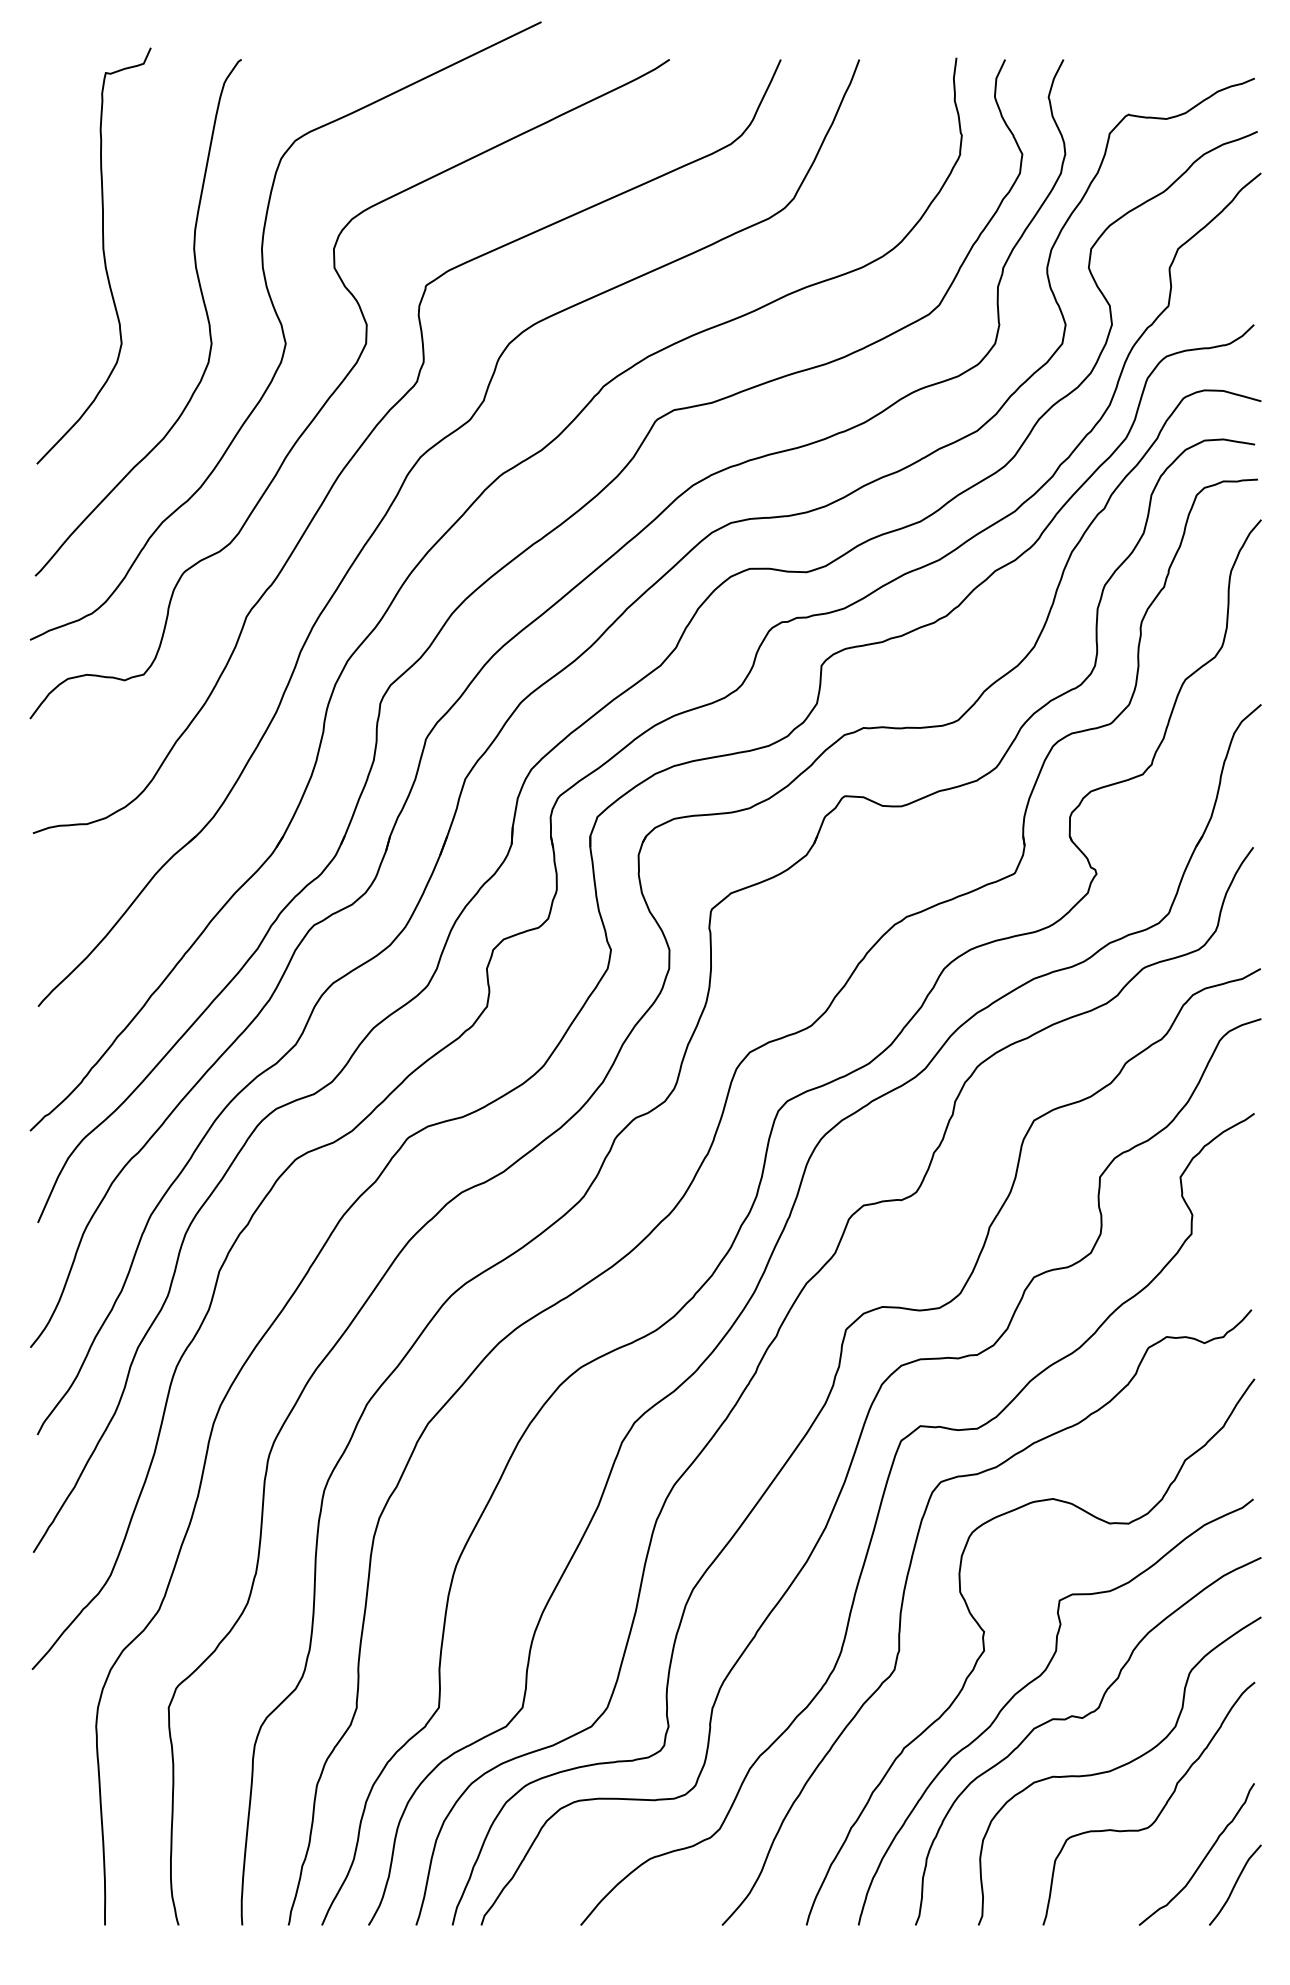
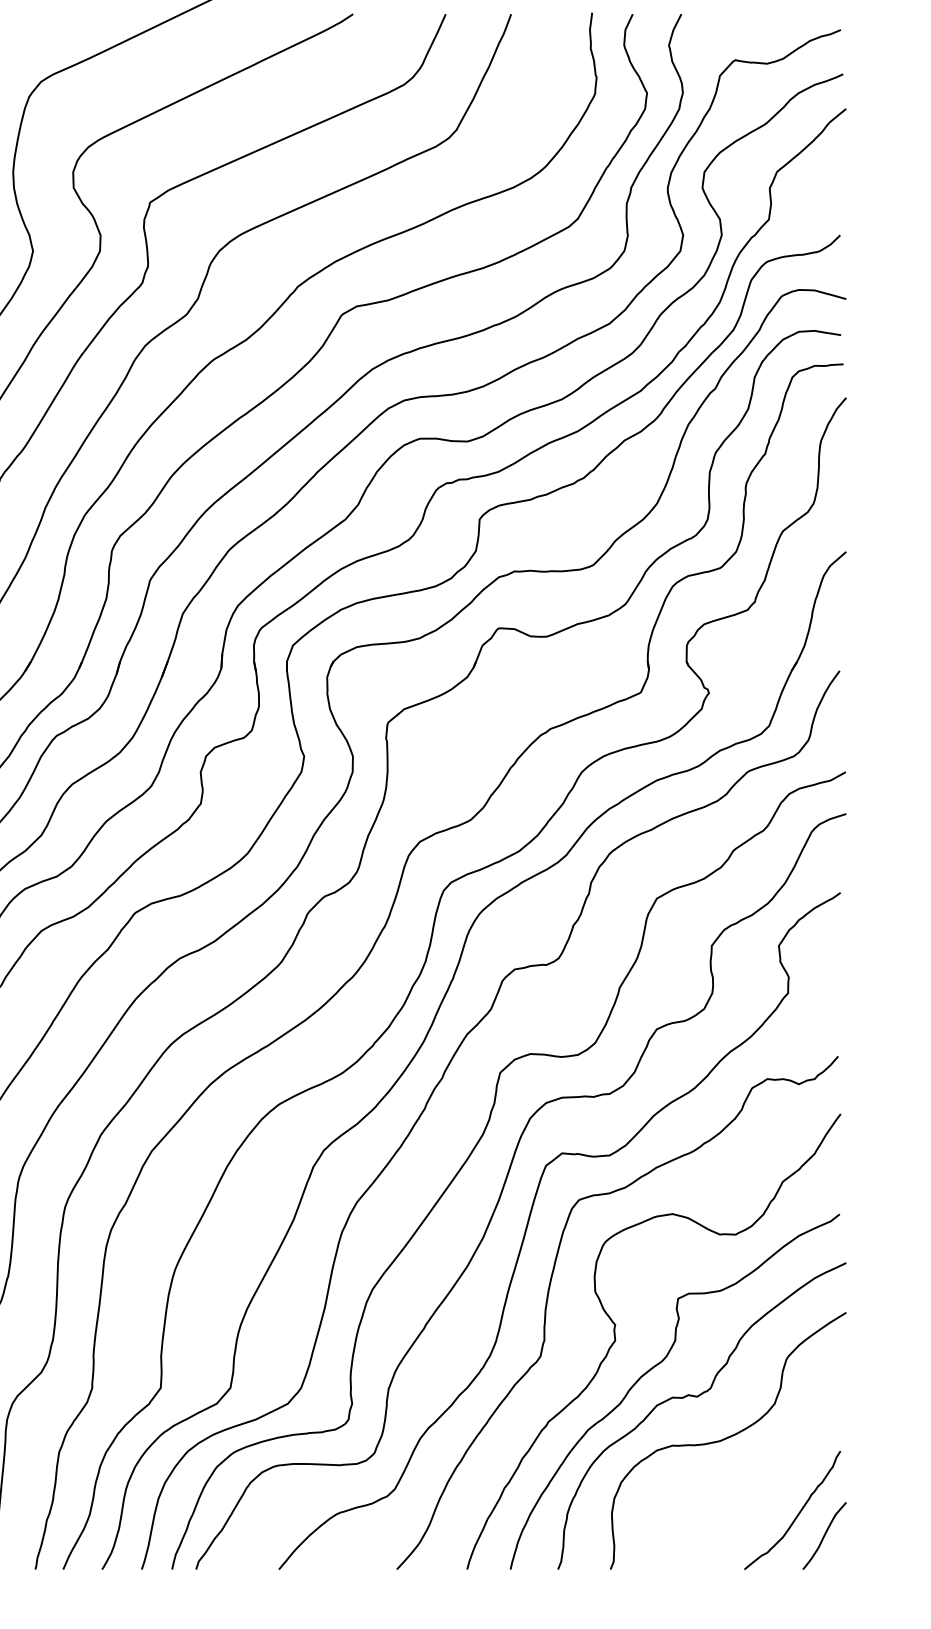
curve: (1160, 1810) -> (762, 1473), removed

